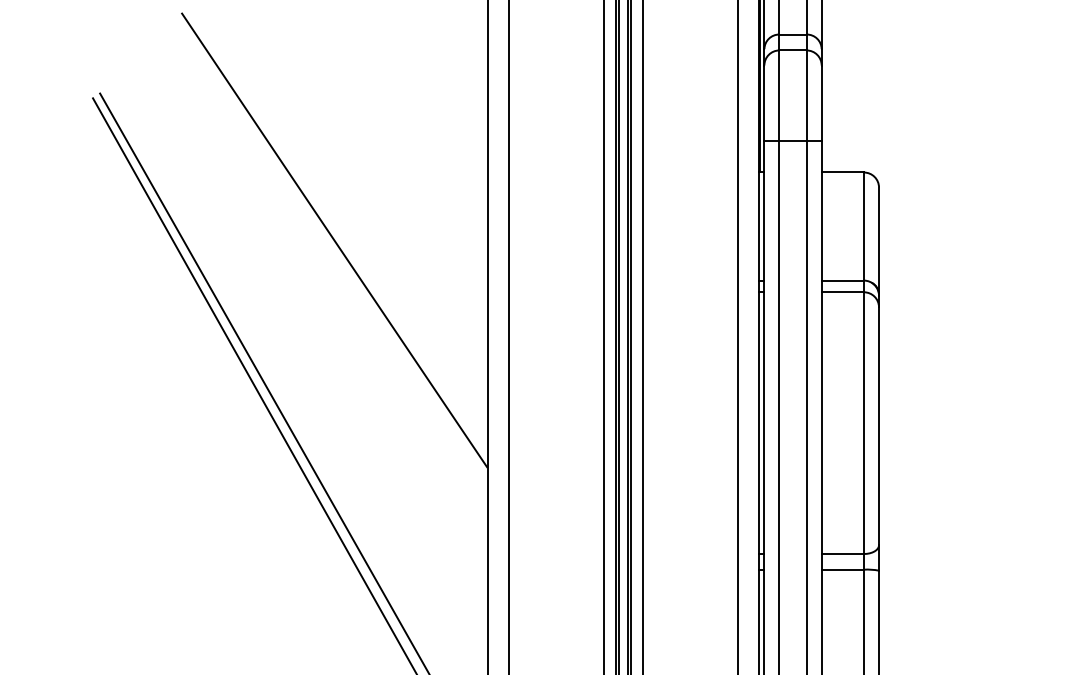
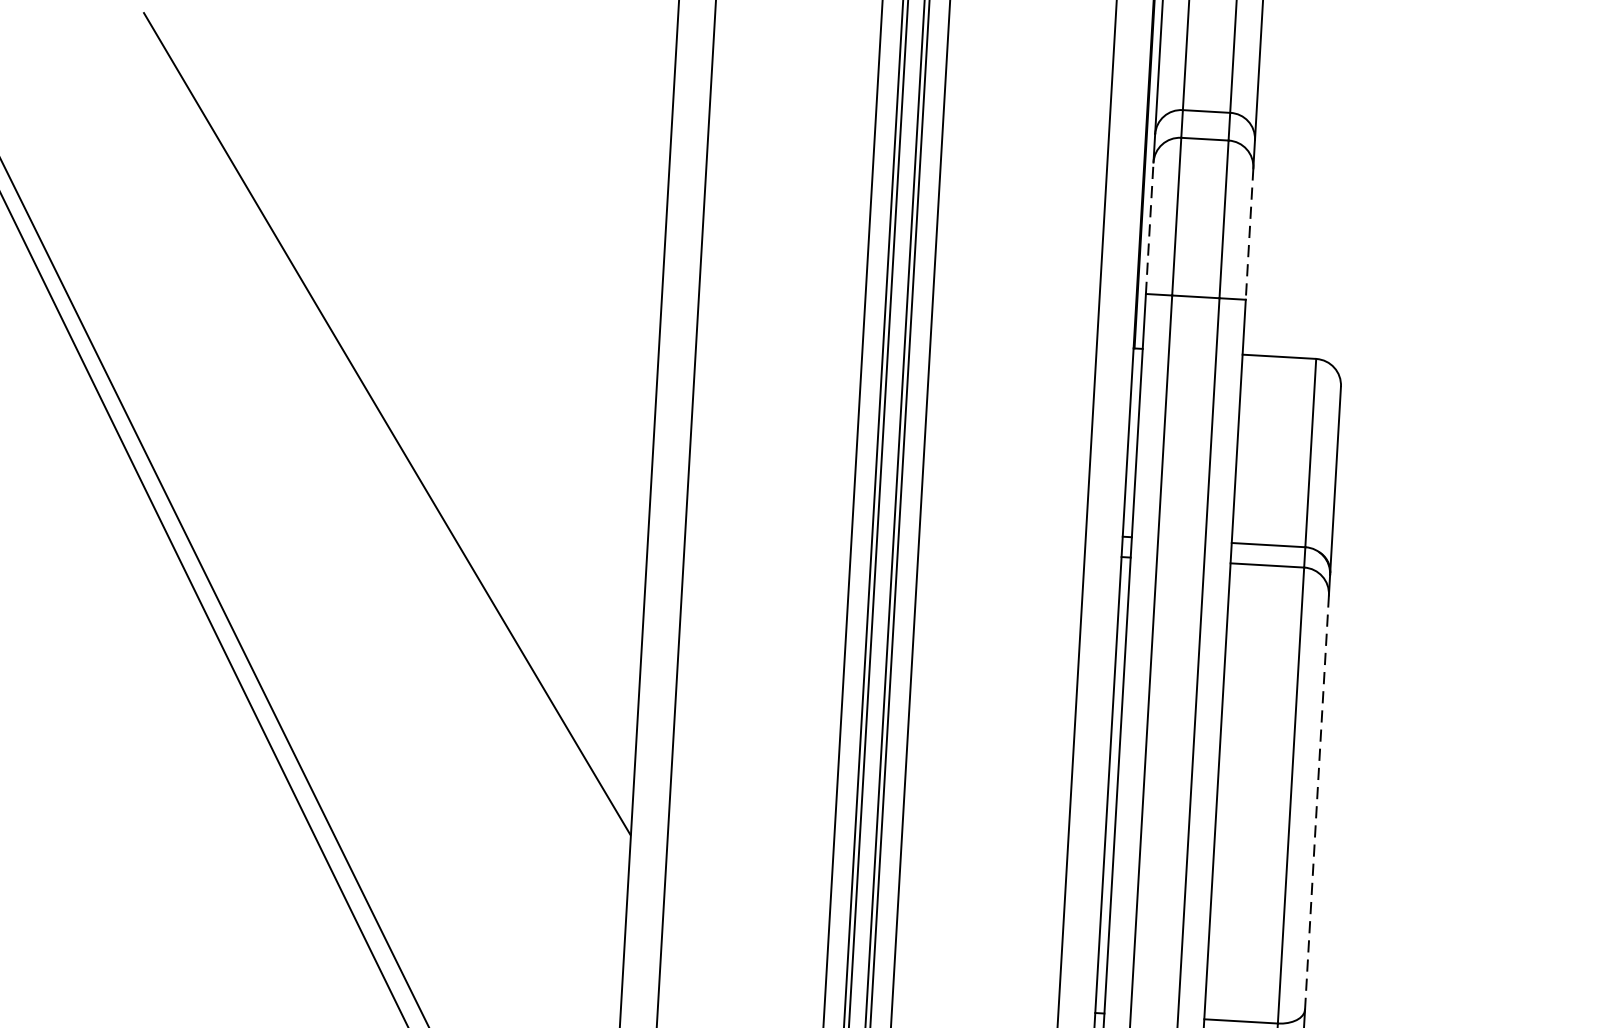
line: (764, 103) -> (1149, 228), solid -> dashed
line: (821, 103) -> (1249, 234), solid -> dashed
line: (879, 426) -> (1317, 802), solid -> dashed

